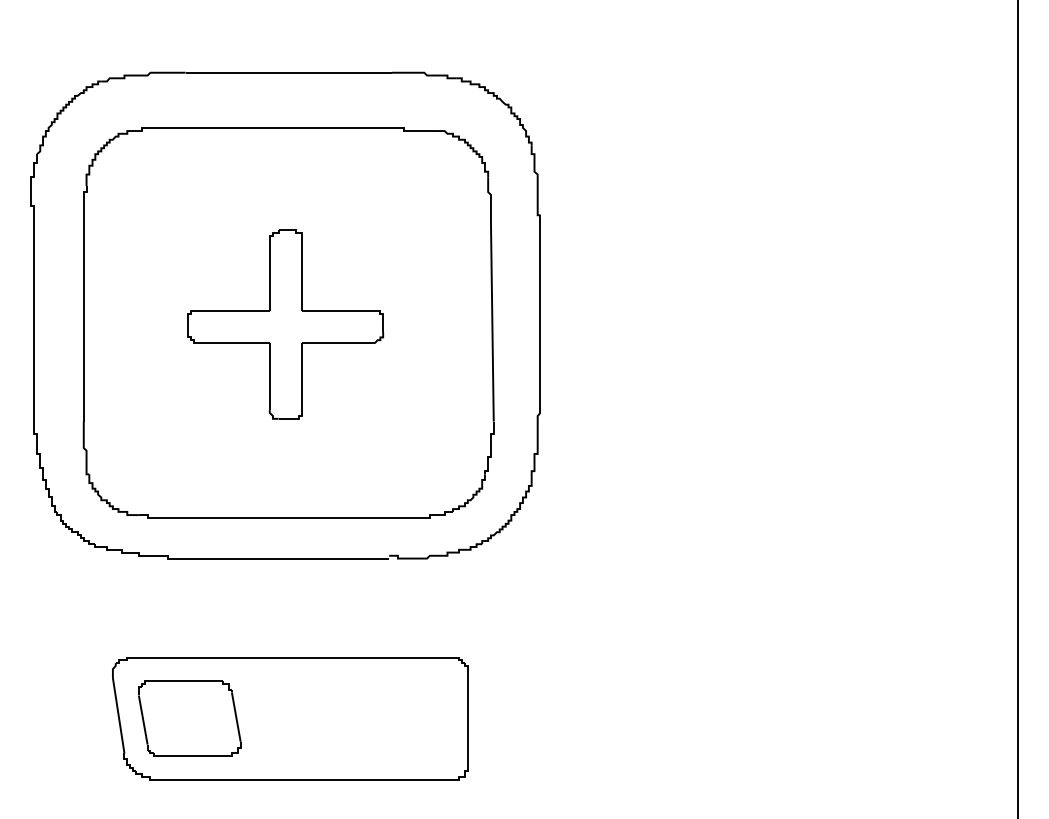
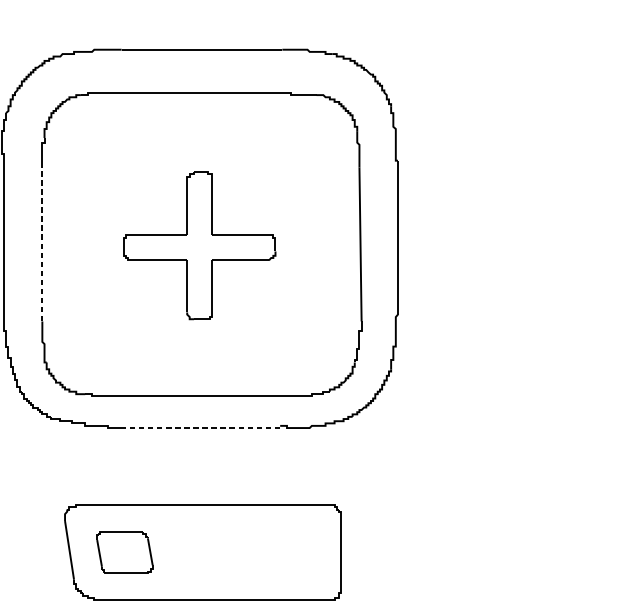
line: (83, 322) -> (42, 244), solid -> dashed
line: (288, 558) -> (201, 427), solid -> dashed
part: (189, 718) -> (124, 552), size x0.7

